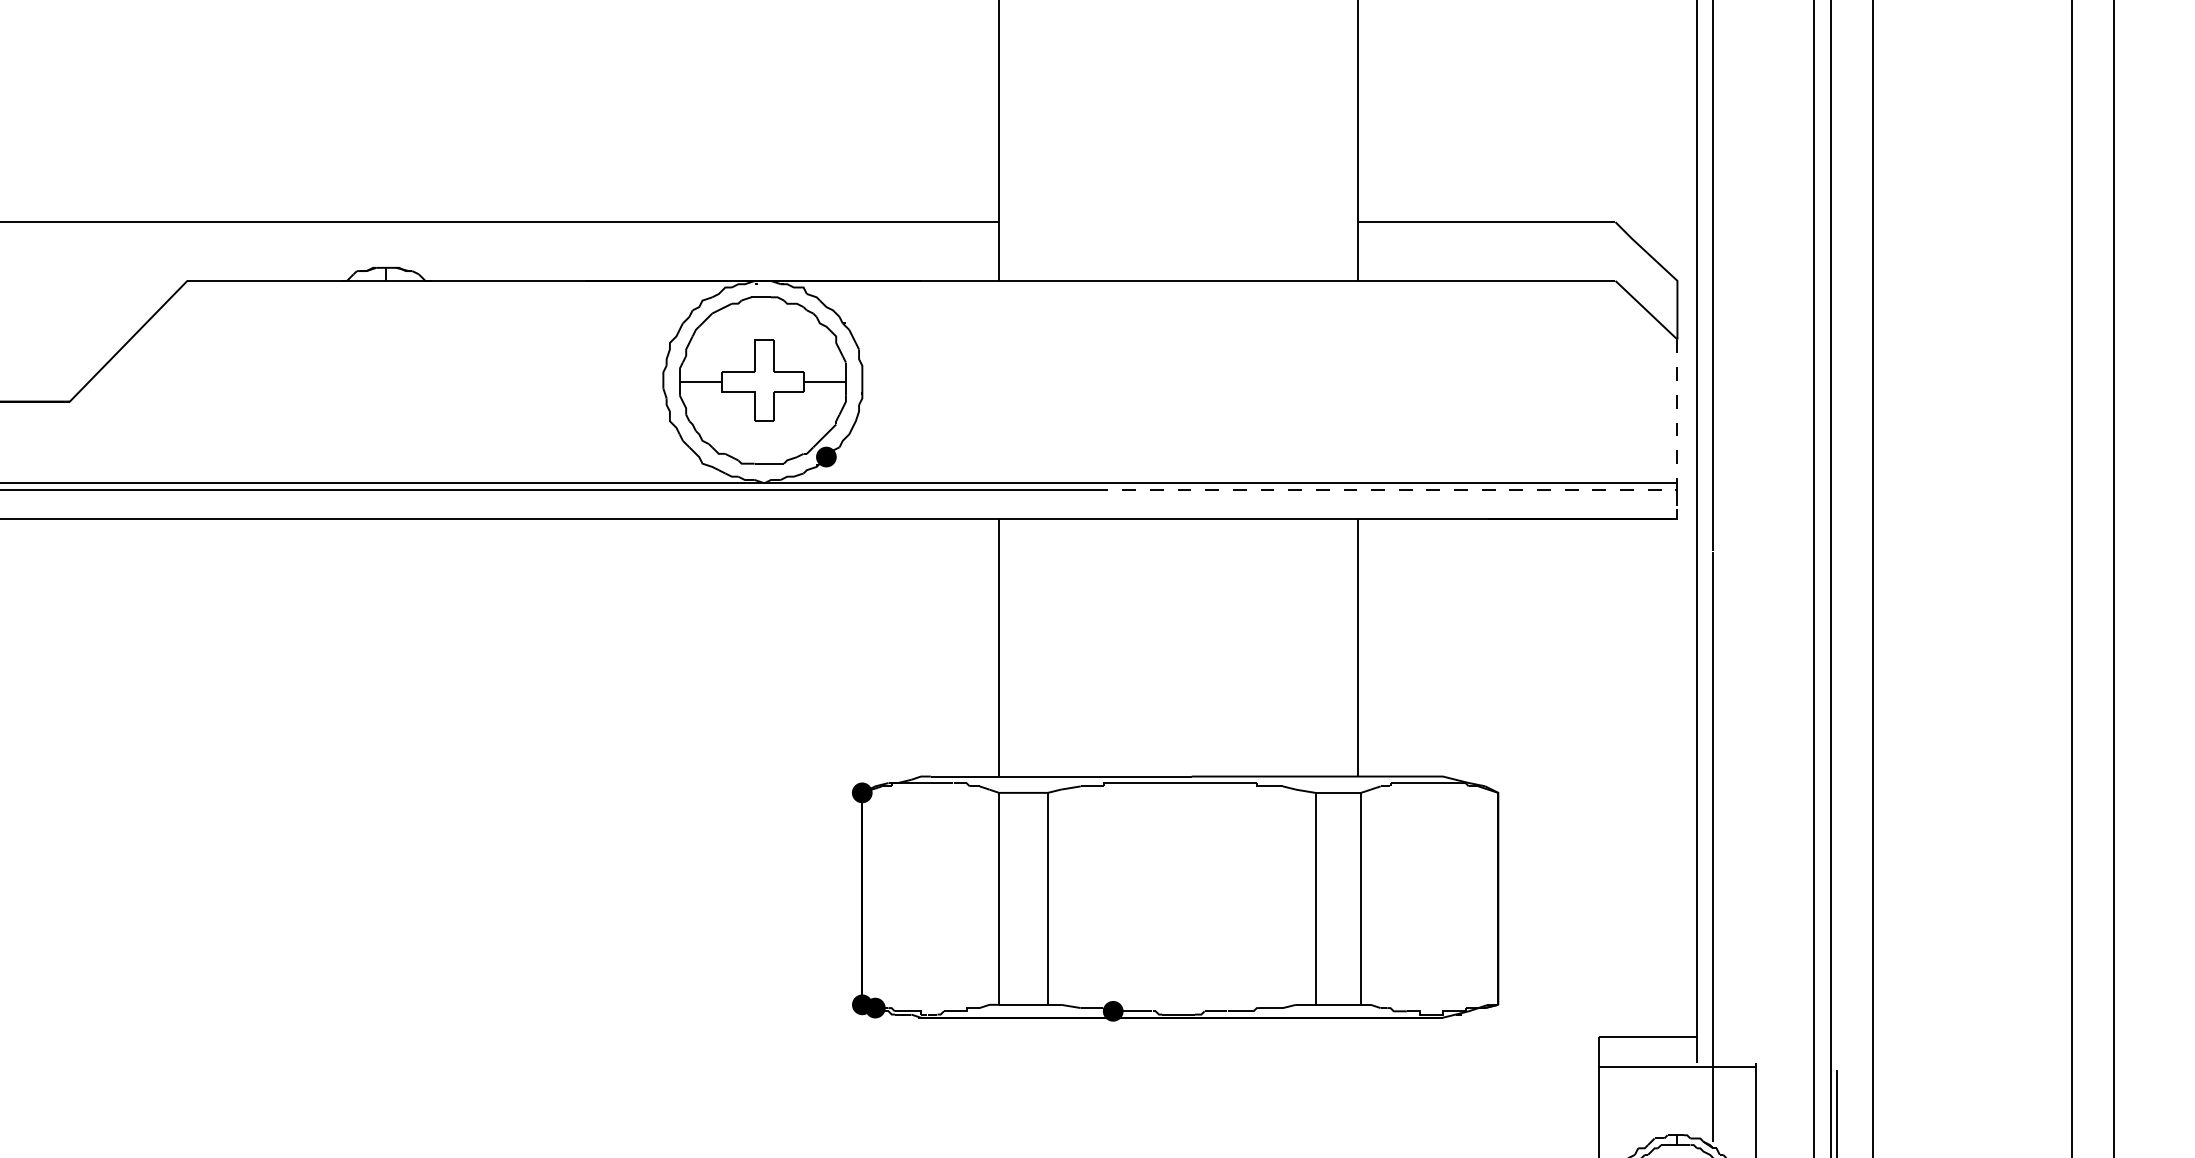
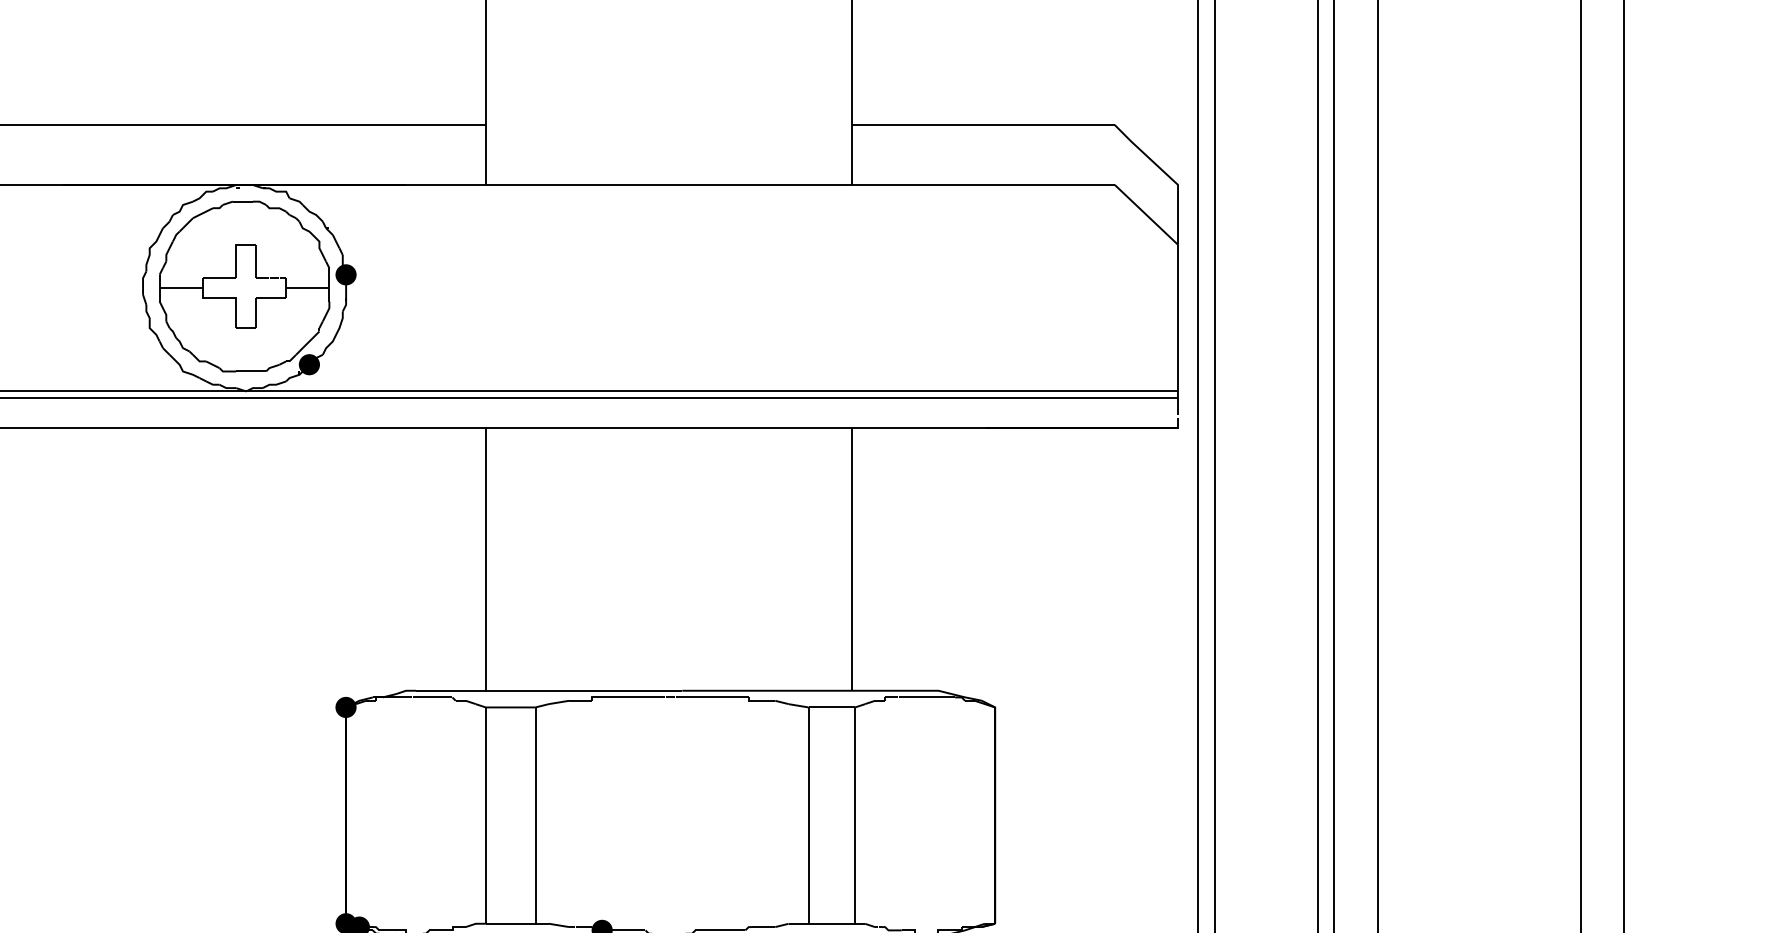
fill: (861, 368) -> (345, 274), added
line: (1466, 489) -> (962, 397), dashed -> solid

